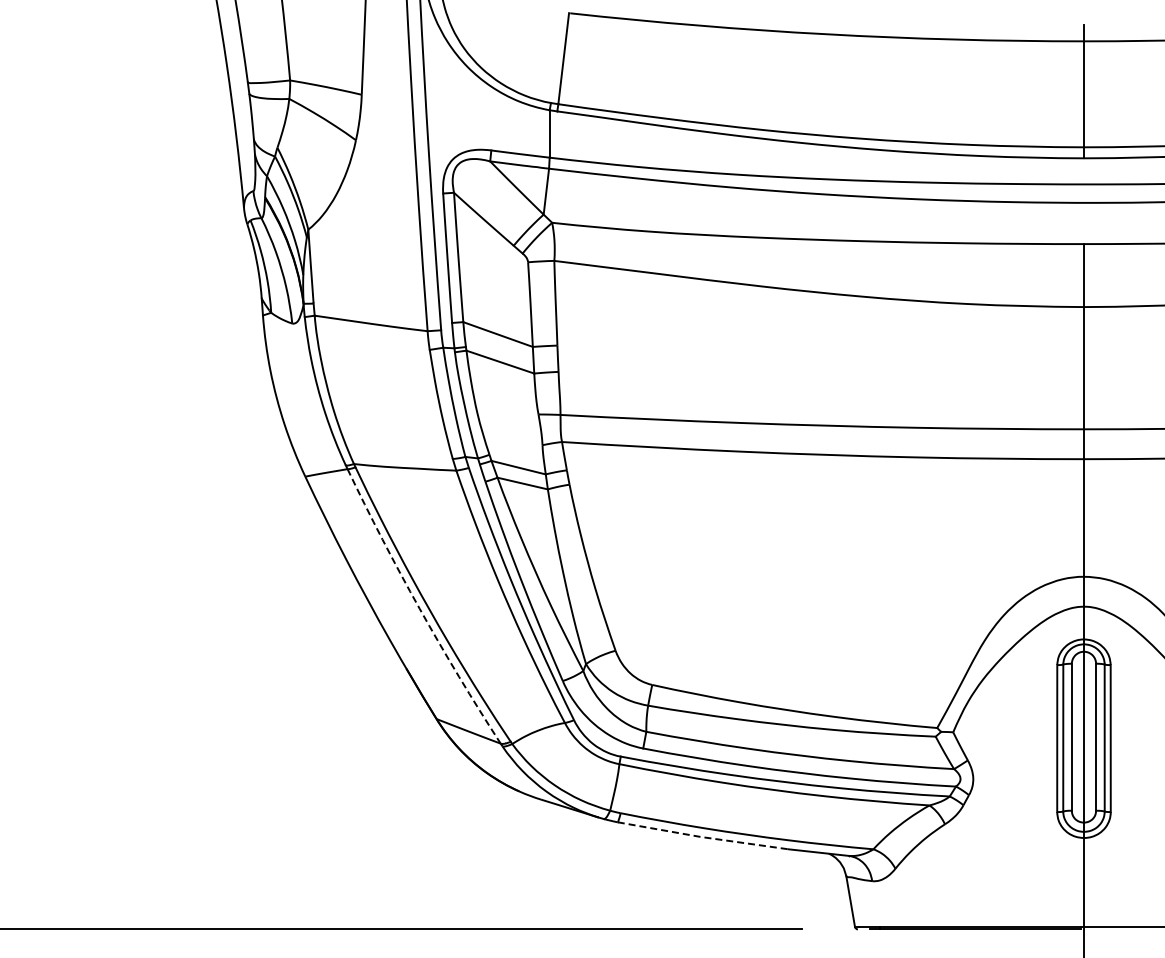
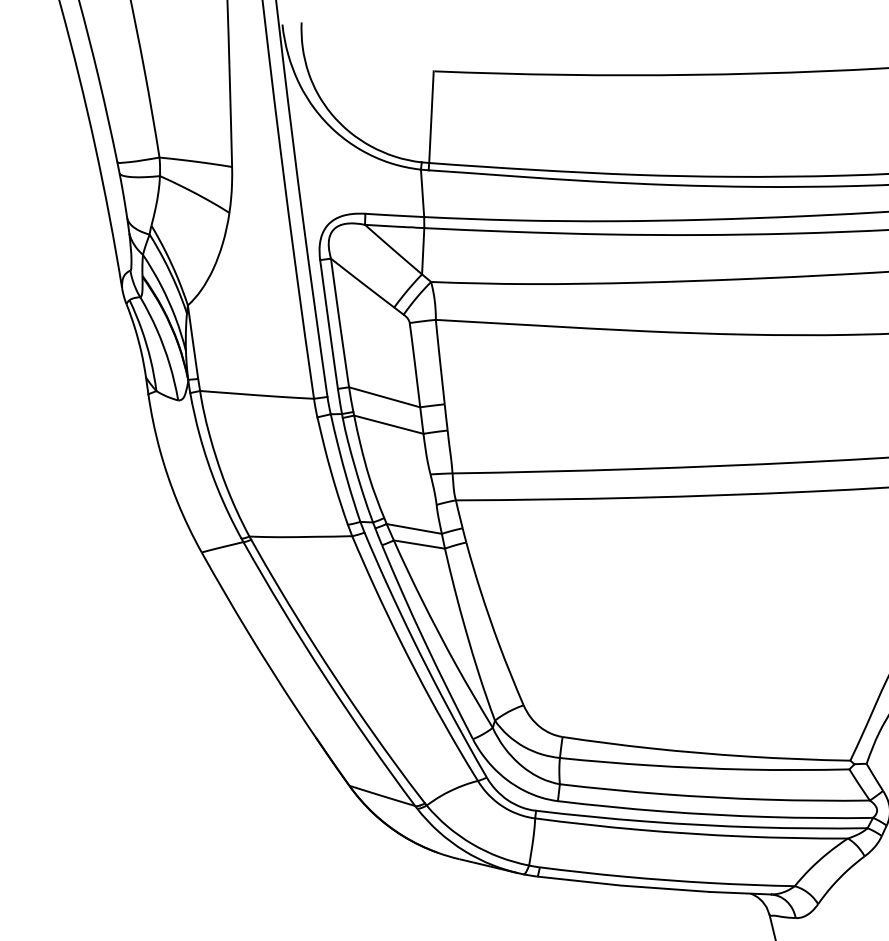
arc: (419, 608) -> (324, 676), dashed -> solid
line: (703, 837) -> (624, 885), dashed -> solid

